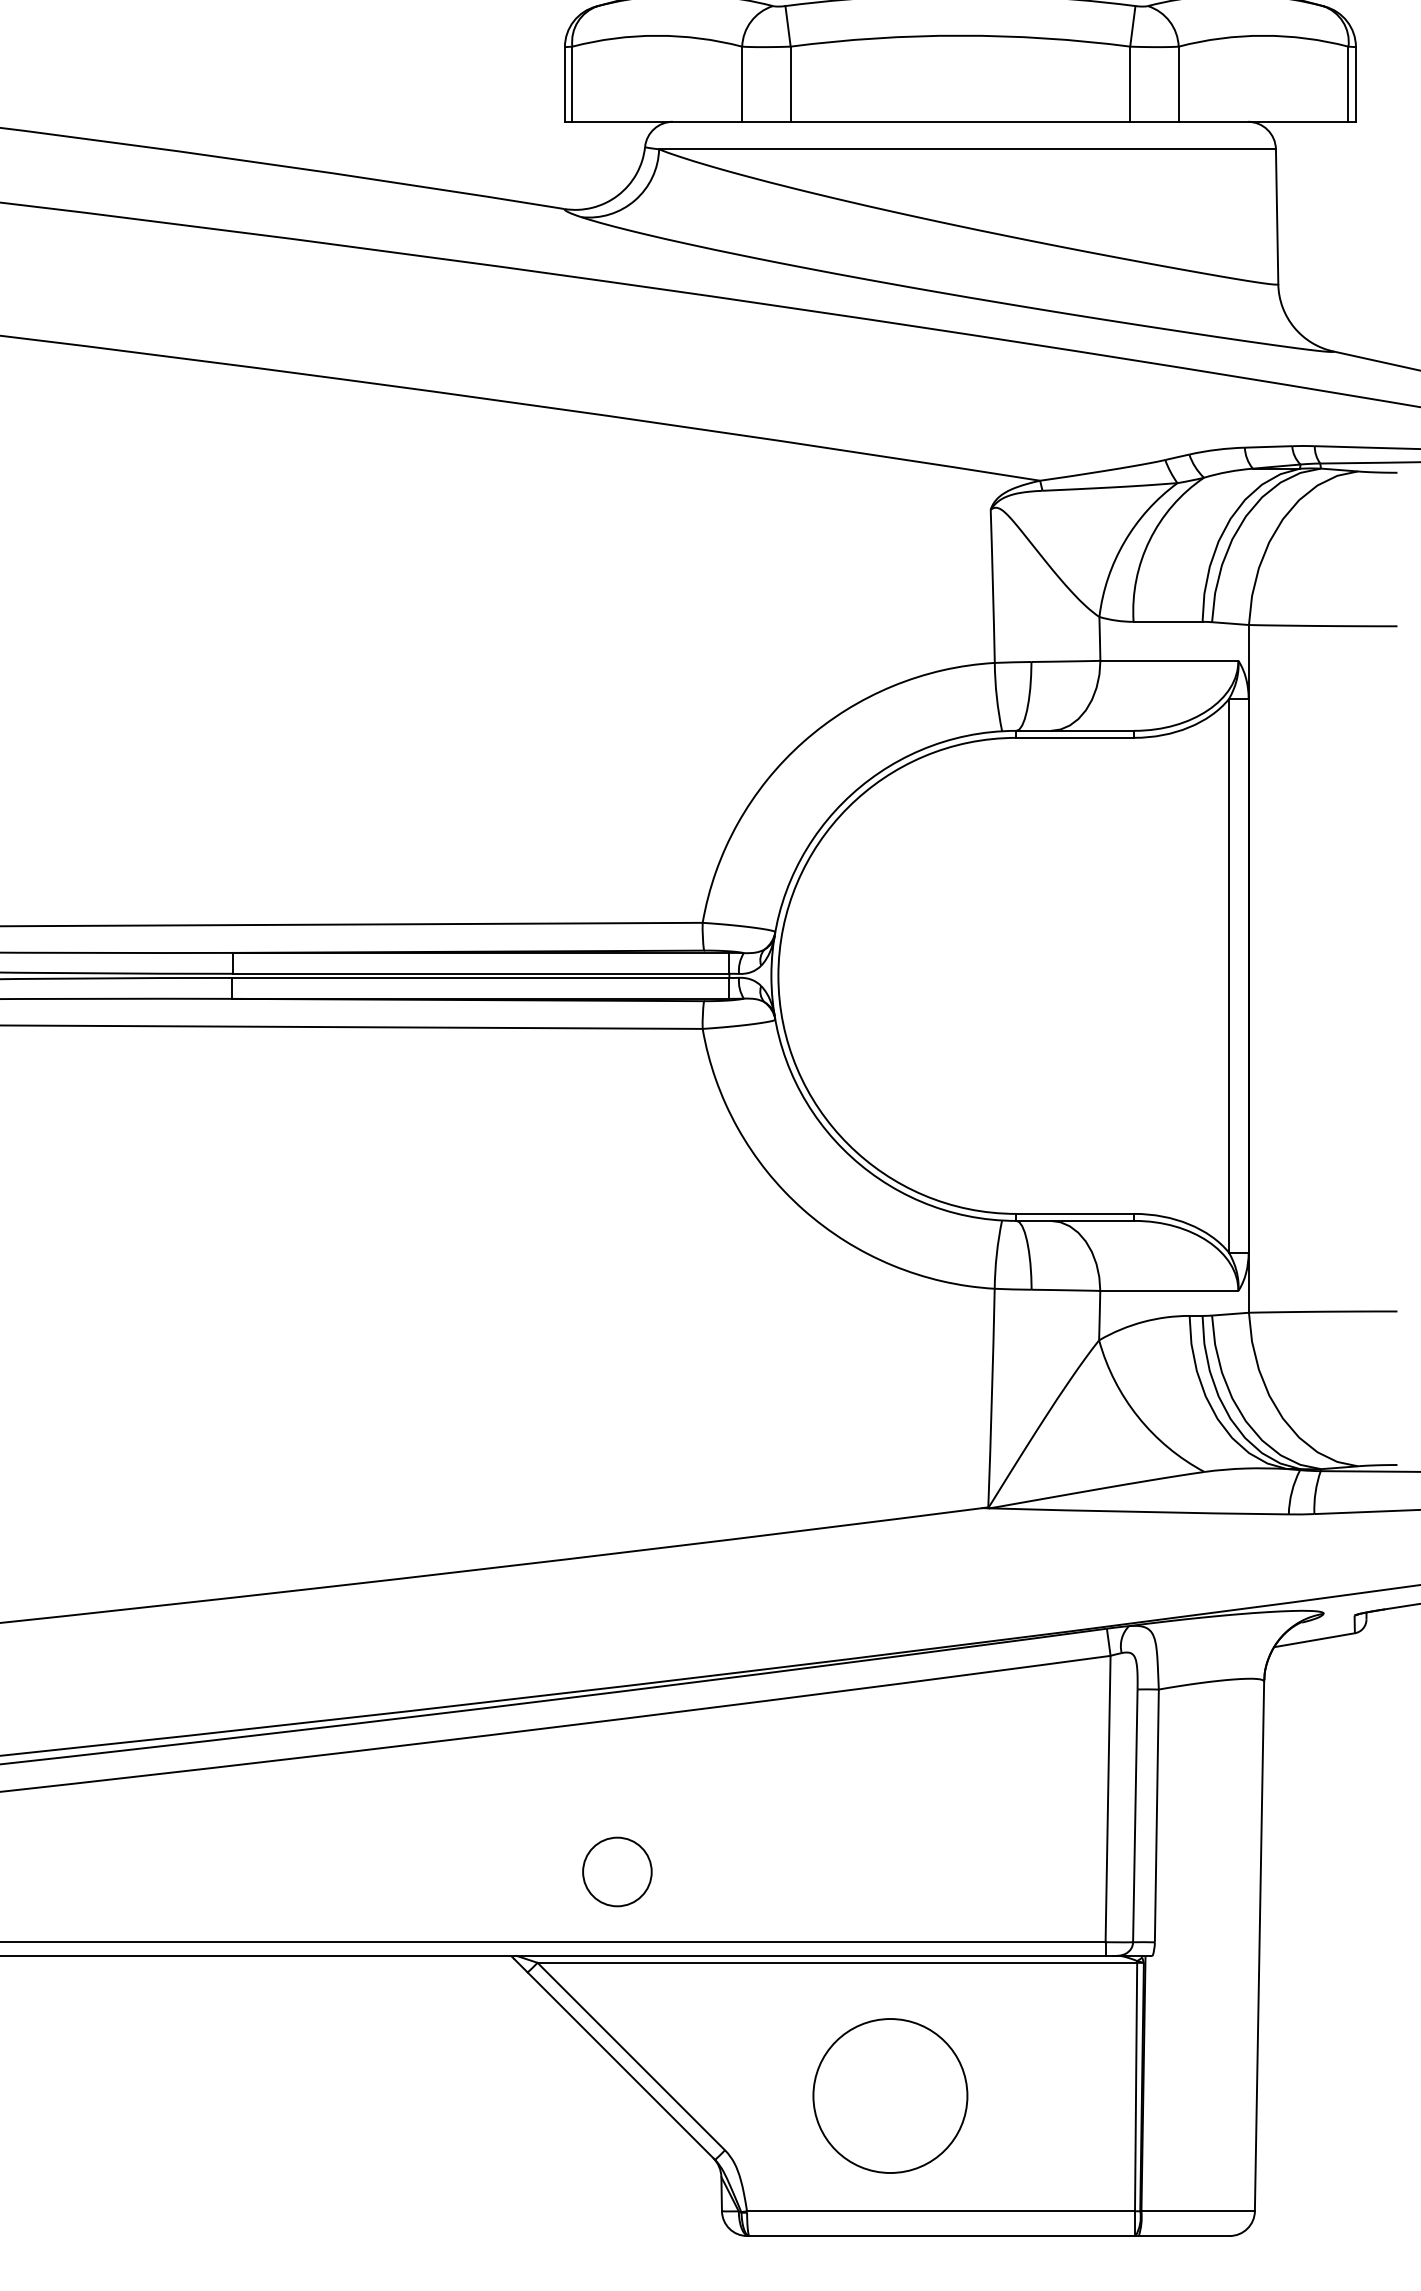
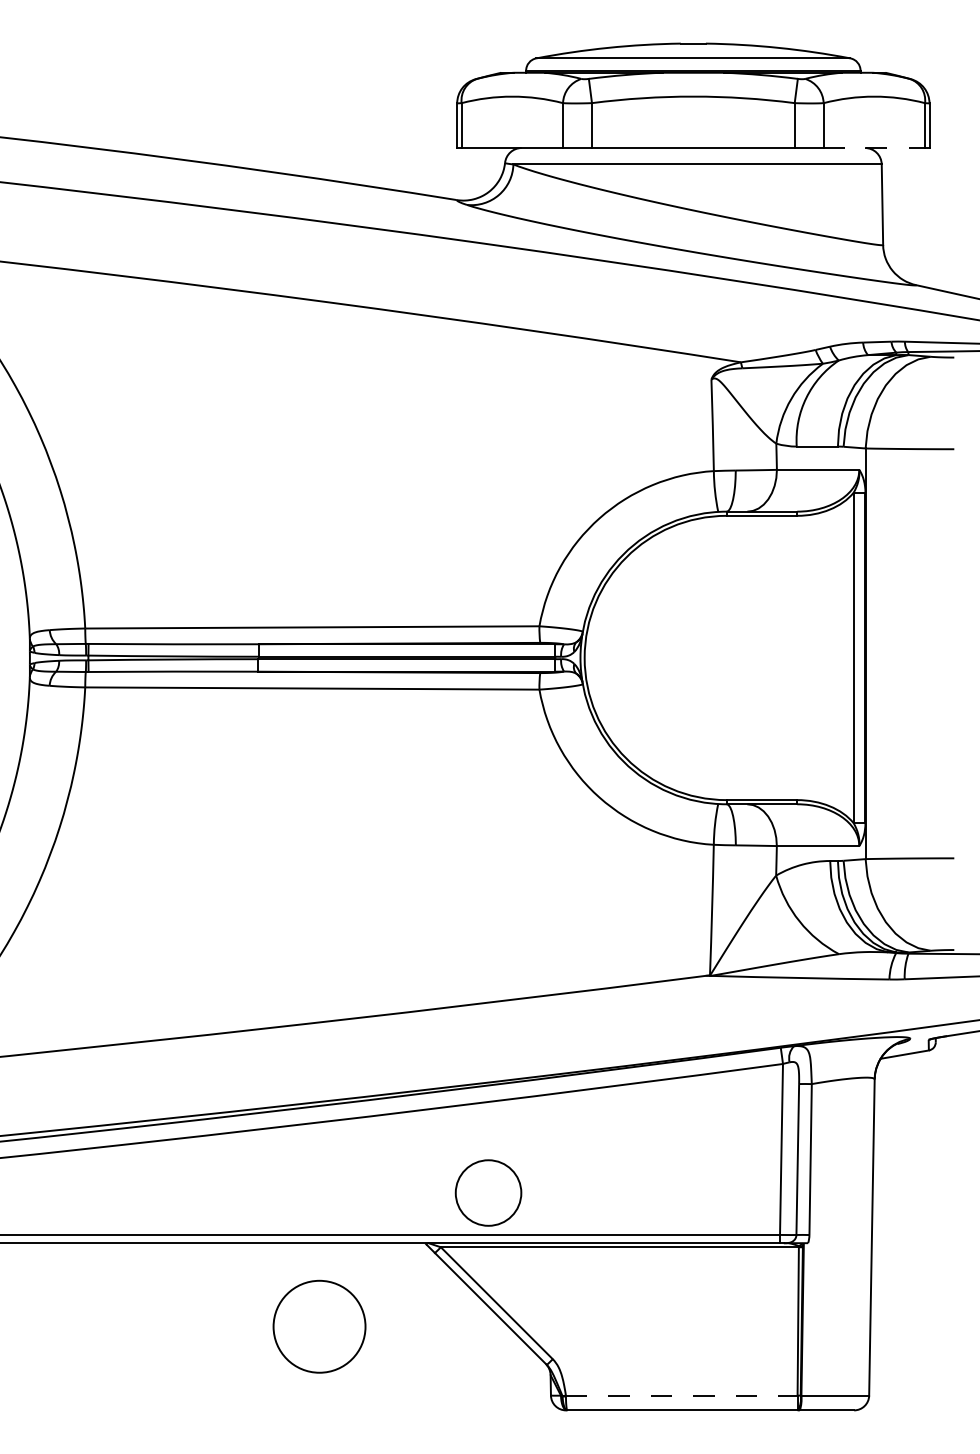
line: (1263, 122) -> (874, 148), solid -> dashed
circle: (617, 1871) -> (488, 1192), size x1.6
circle: (890, 2095) -> (319, 1326), moved
line: (940, 2211) -> (681, 1395), solid -> dashed

